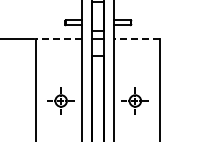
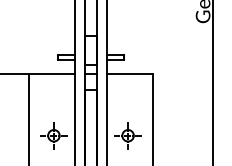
line: (59, 38) -> (52, 73), dashed -> solid
line: (136, 38) -> (129, 73), dashed -> solid

